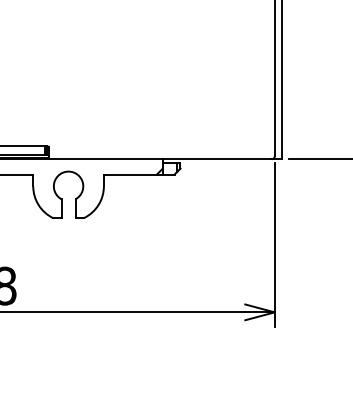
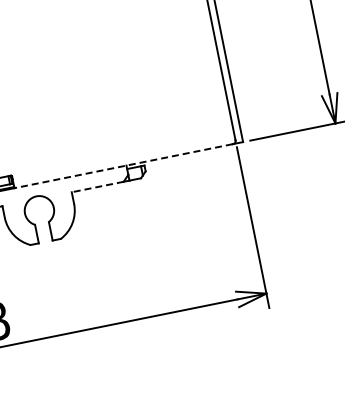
line: (159, 159) -> (123, 166), solid -> dashed
line: (130, 174) -> (97, 186), solid -> dashed

